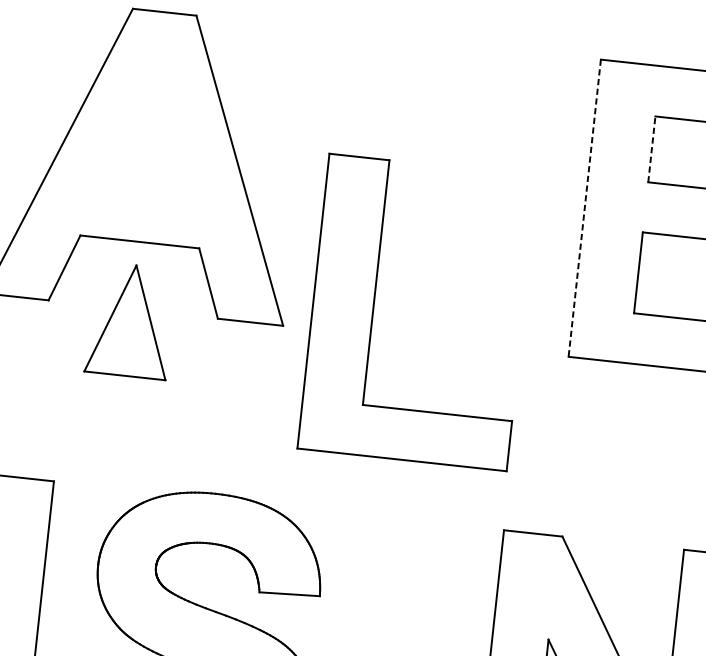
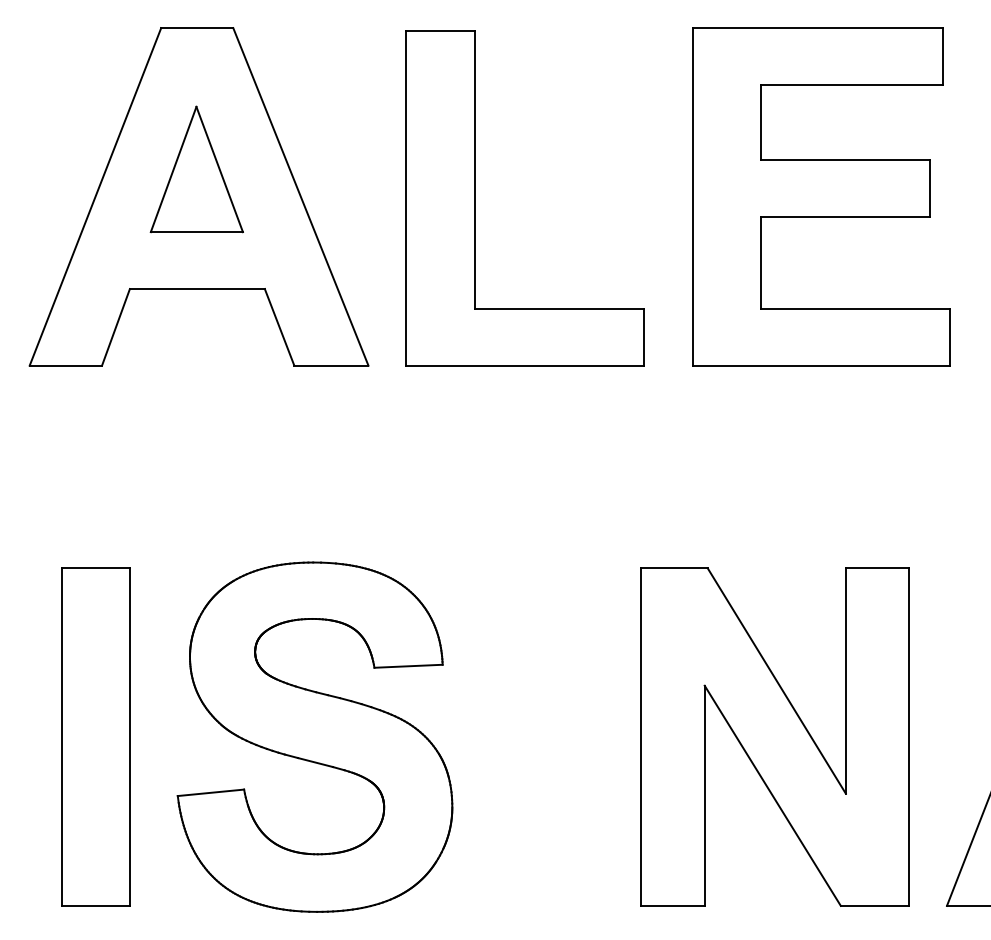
line: (651, 149) -> (760, 122), dashed -> solid
line: (584, 207) -> (692, 196), dashed -> solid
part: (374, 307) -> (475, 198), moved
part: (130, 320) -> (196, 169), moved

